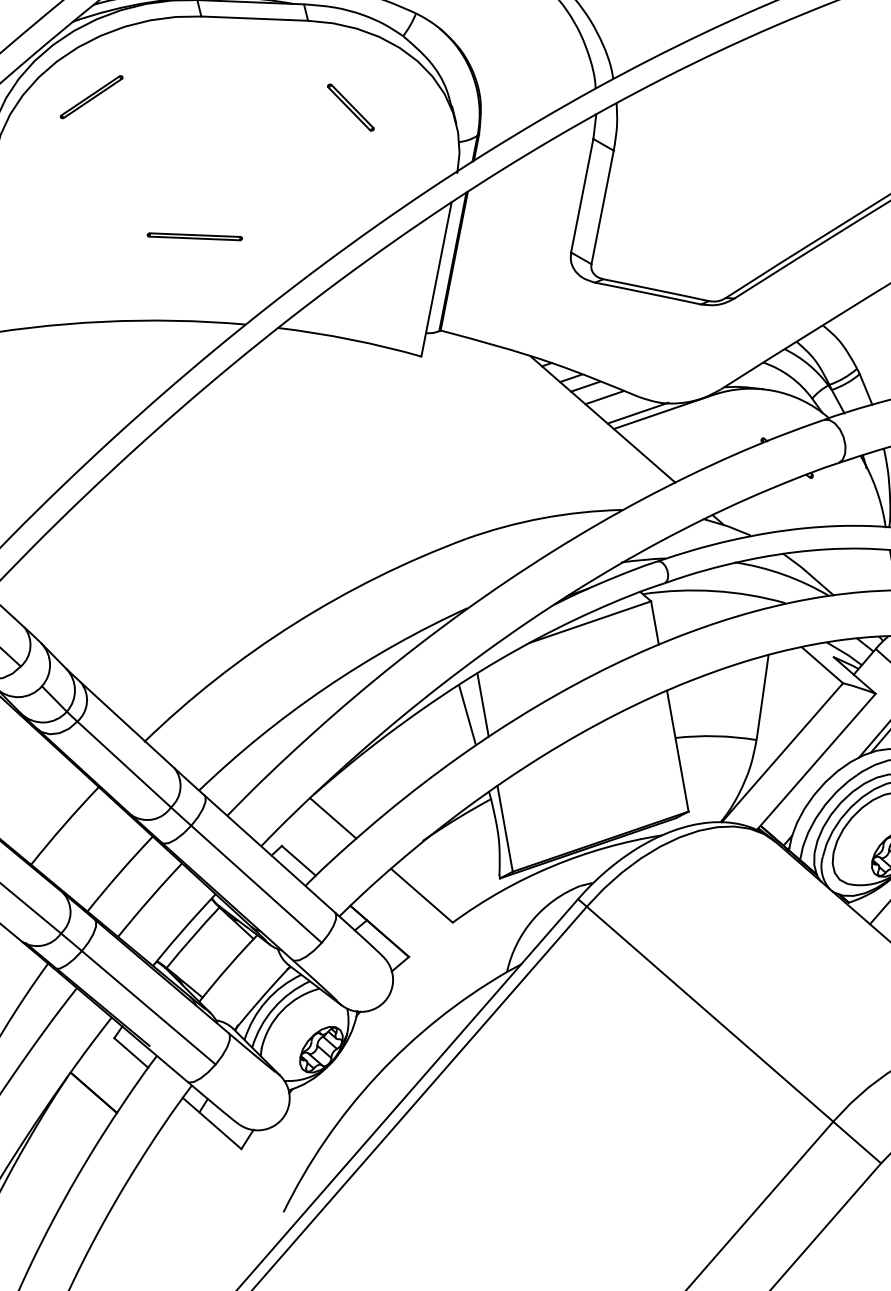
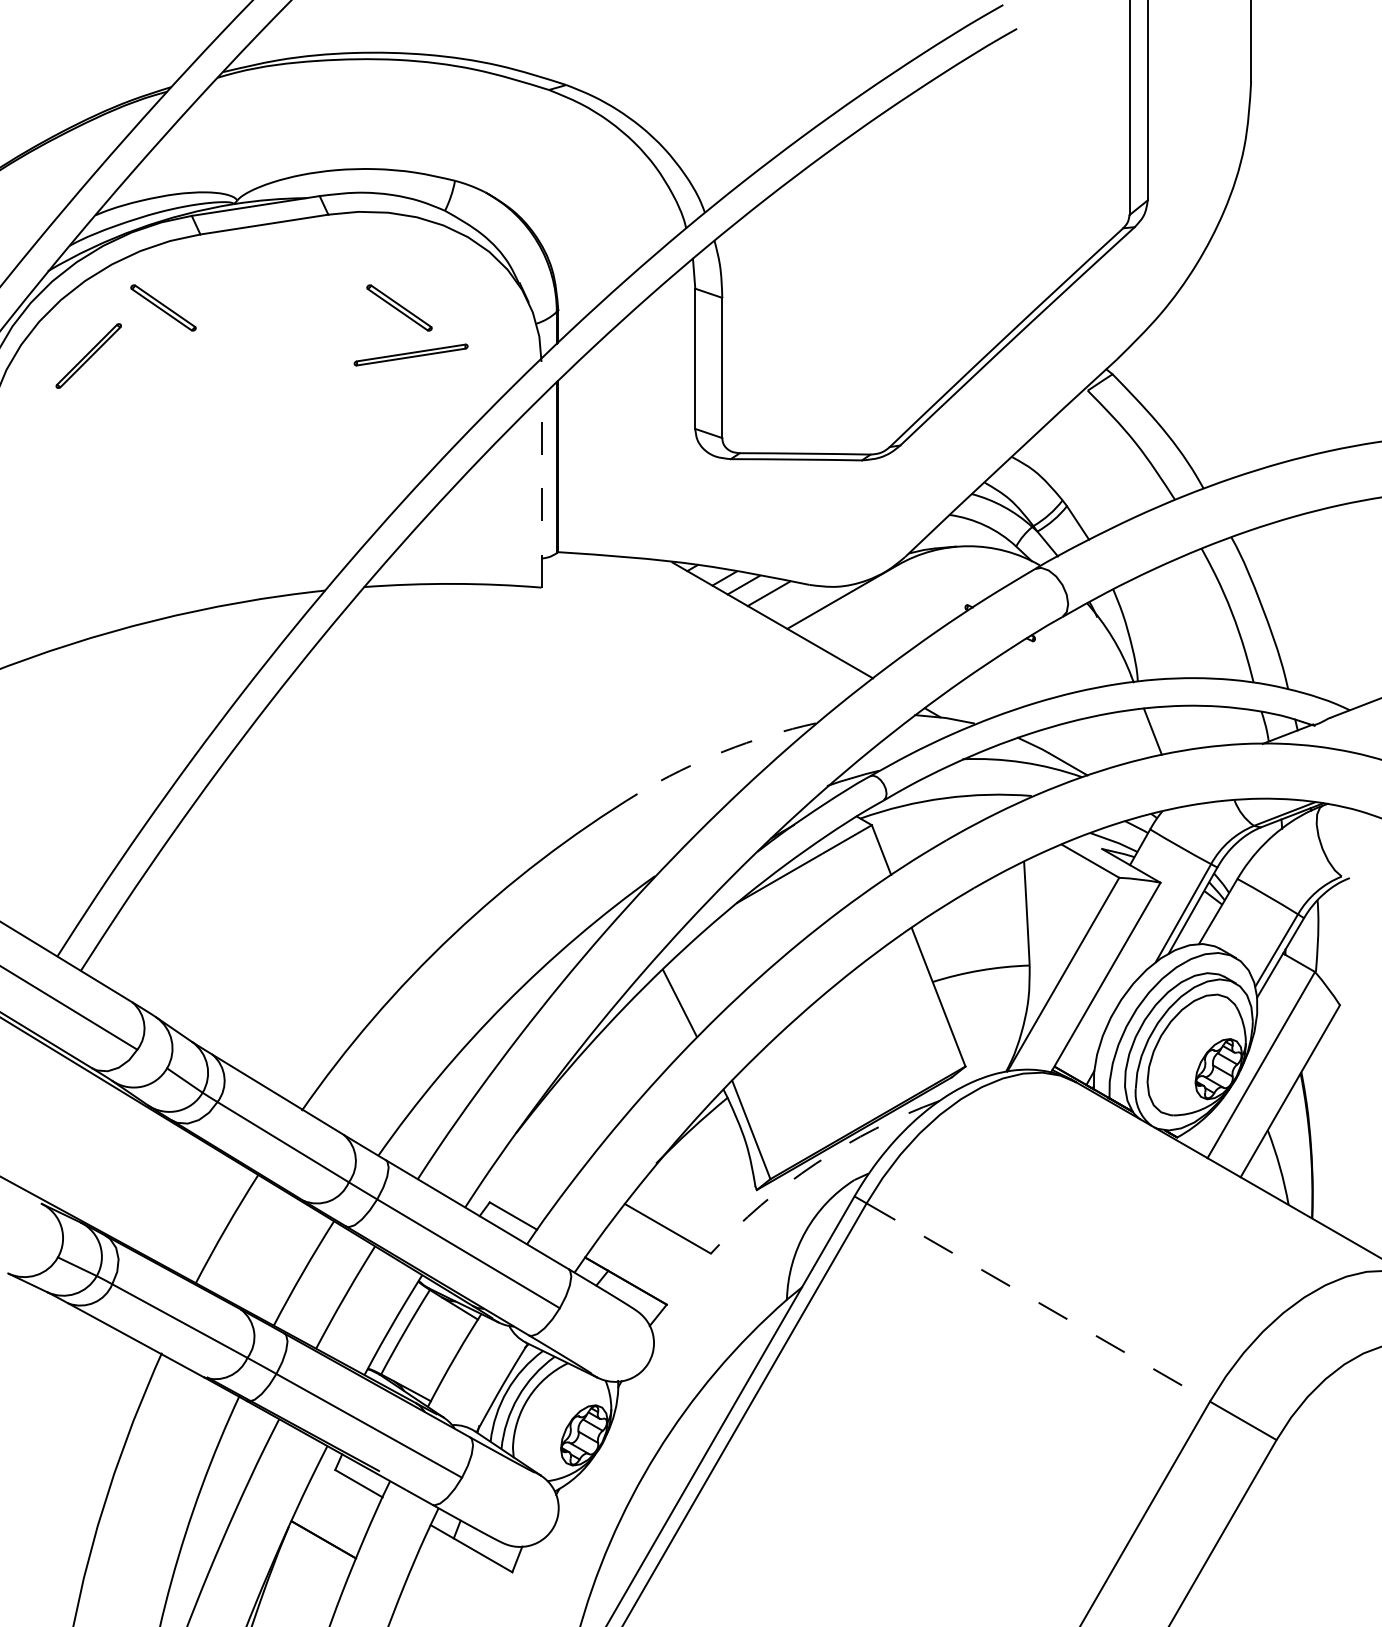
part: (159, 69) -> (163, 307), added
part: (194, 236) -> (410, 354), moved
line: (436, 278) -> (541, 491), solid -> dashed
line: (638, 412) -> (812, 603), removed
arc: (542, 518) -> (723, 751), solid -> dashed
line: (483, 704) -> (696, 987), removed
line: (333, 818) -> (544, 1157), removed
arc: (551, 866) -> (815, 1163), solid -> dashed
line: (710, 1014) -> (1038, 1302), solid -> dashed

